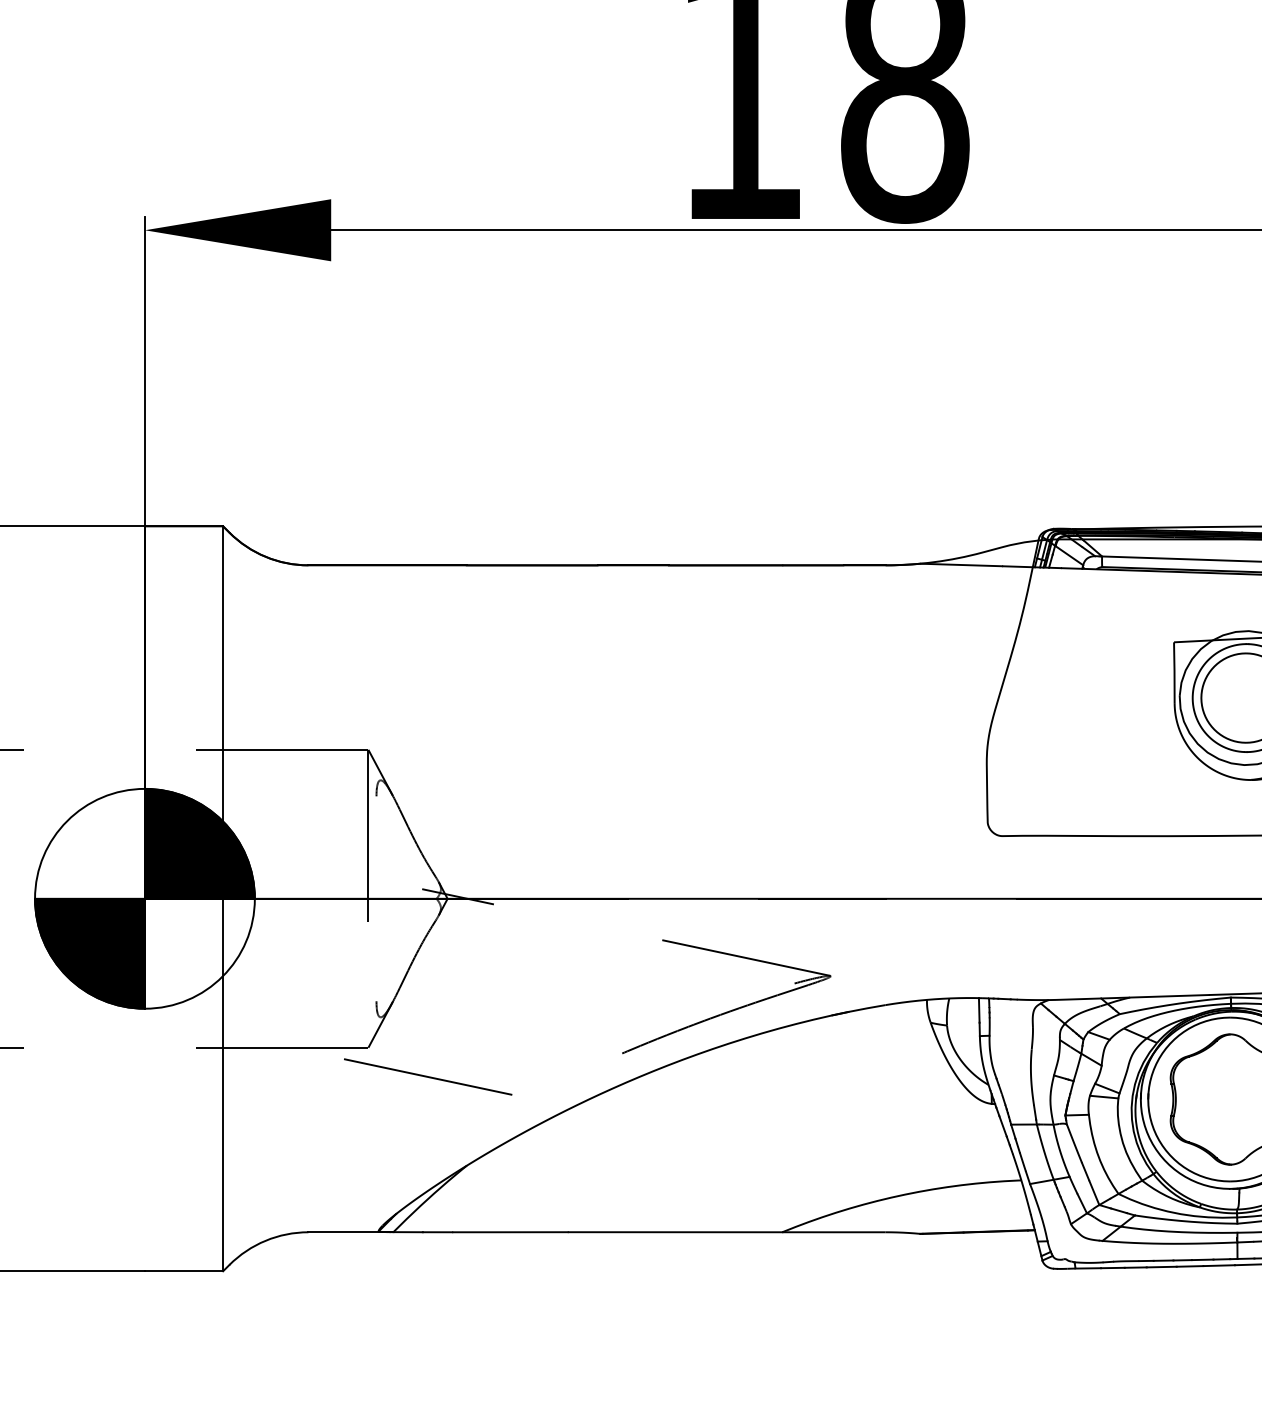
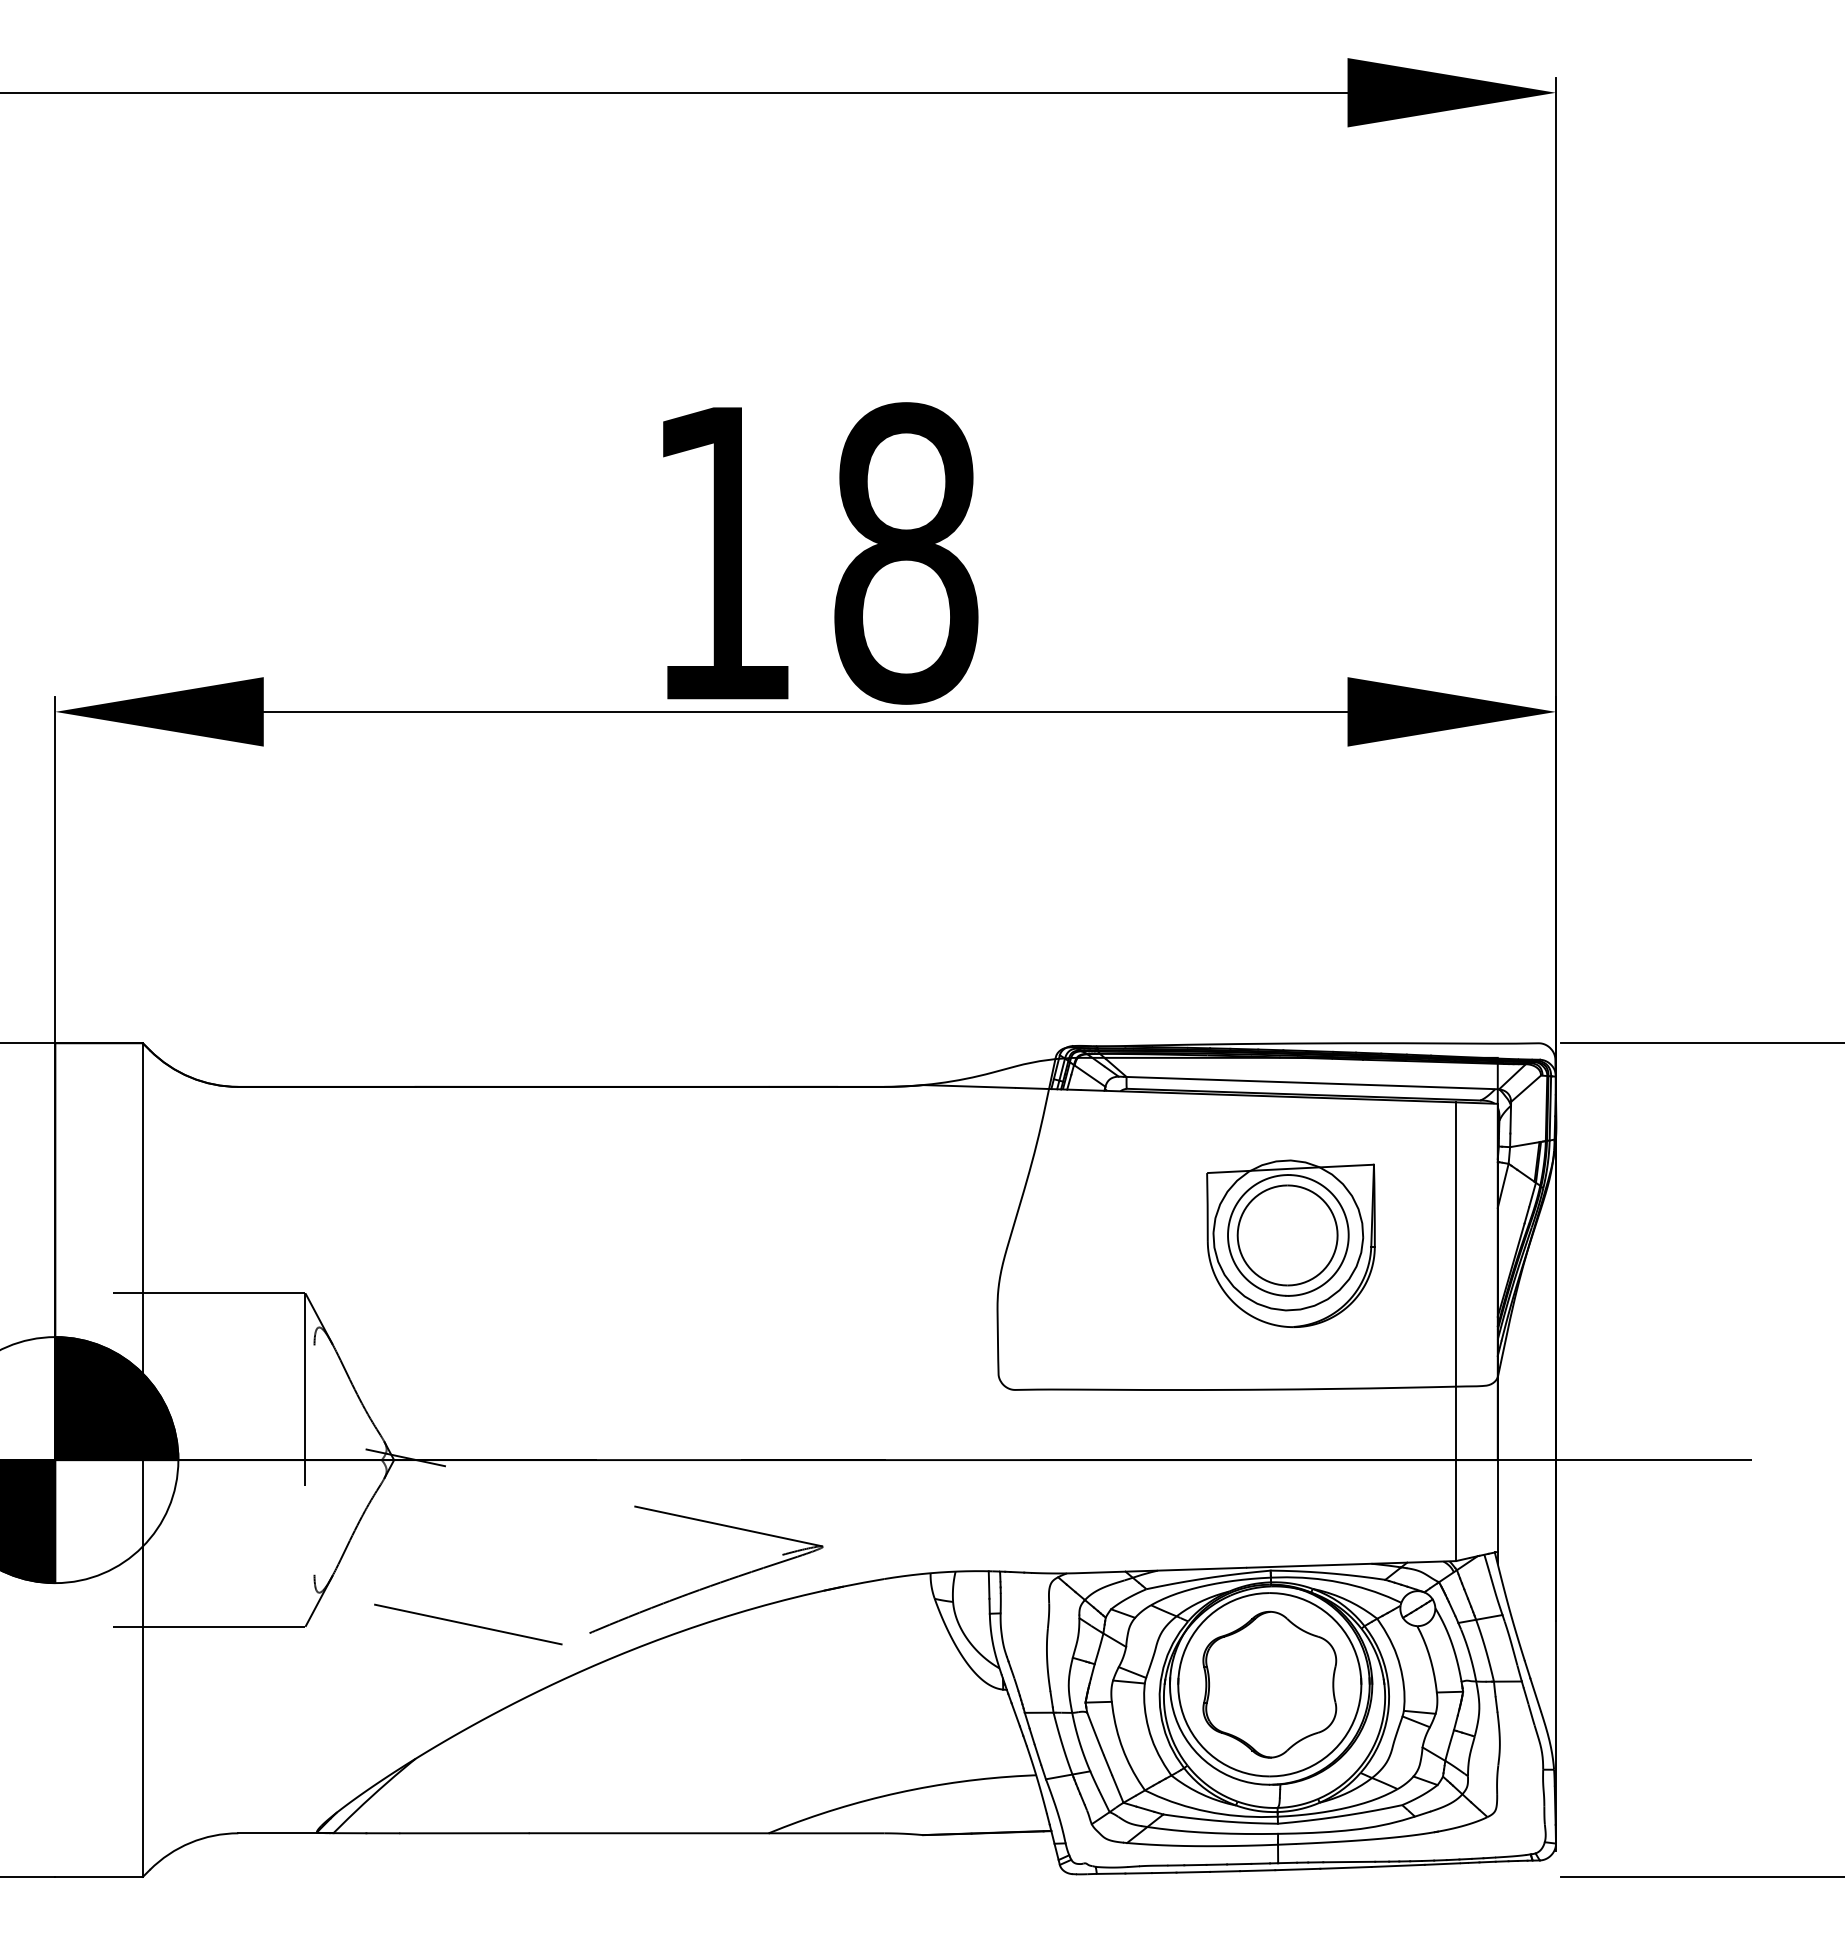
line: (428, 1076) -> (468, 1624), moved

